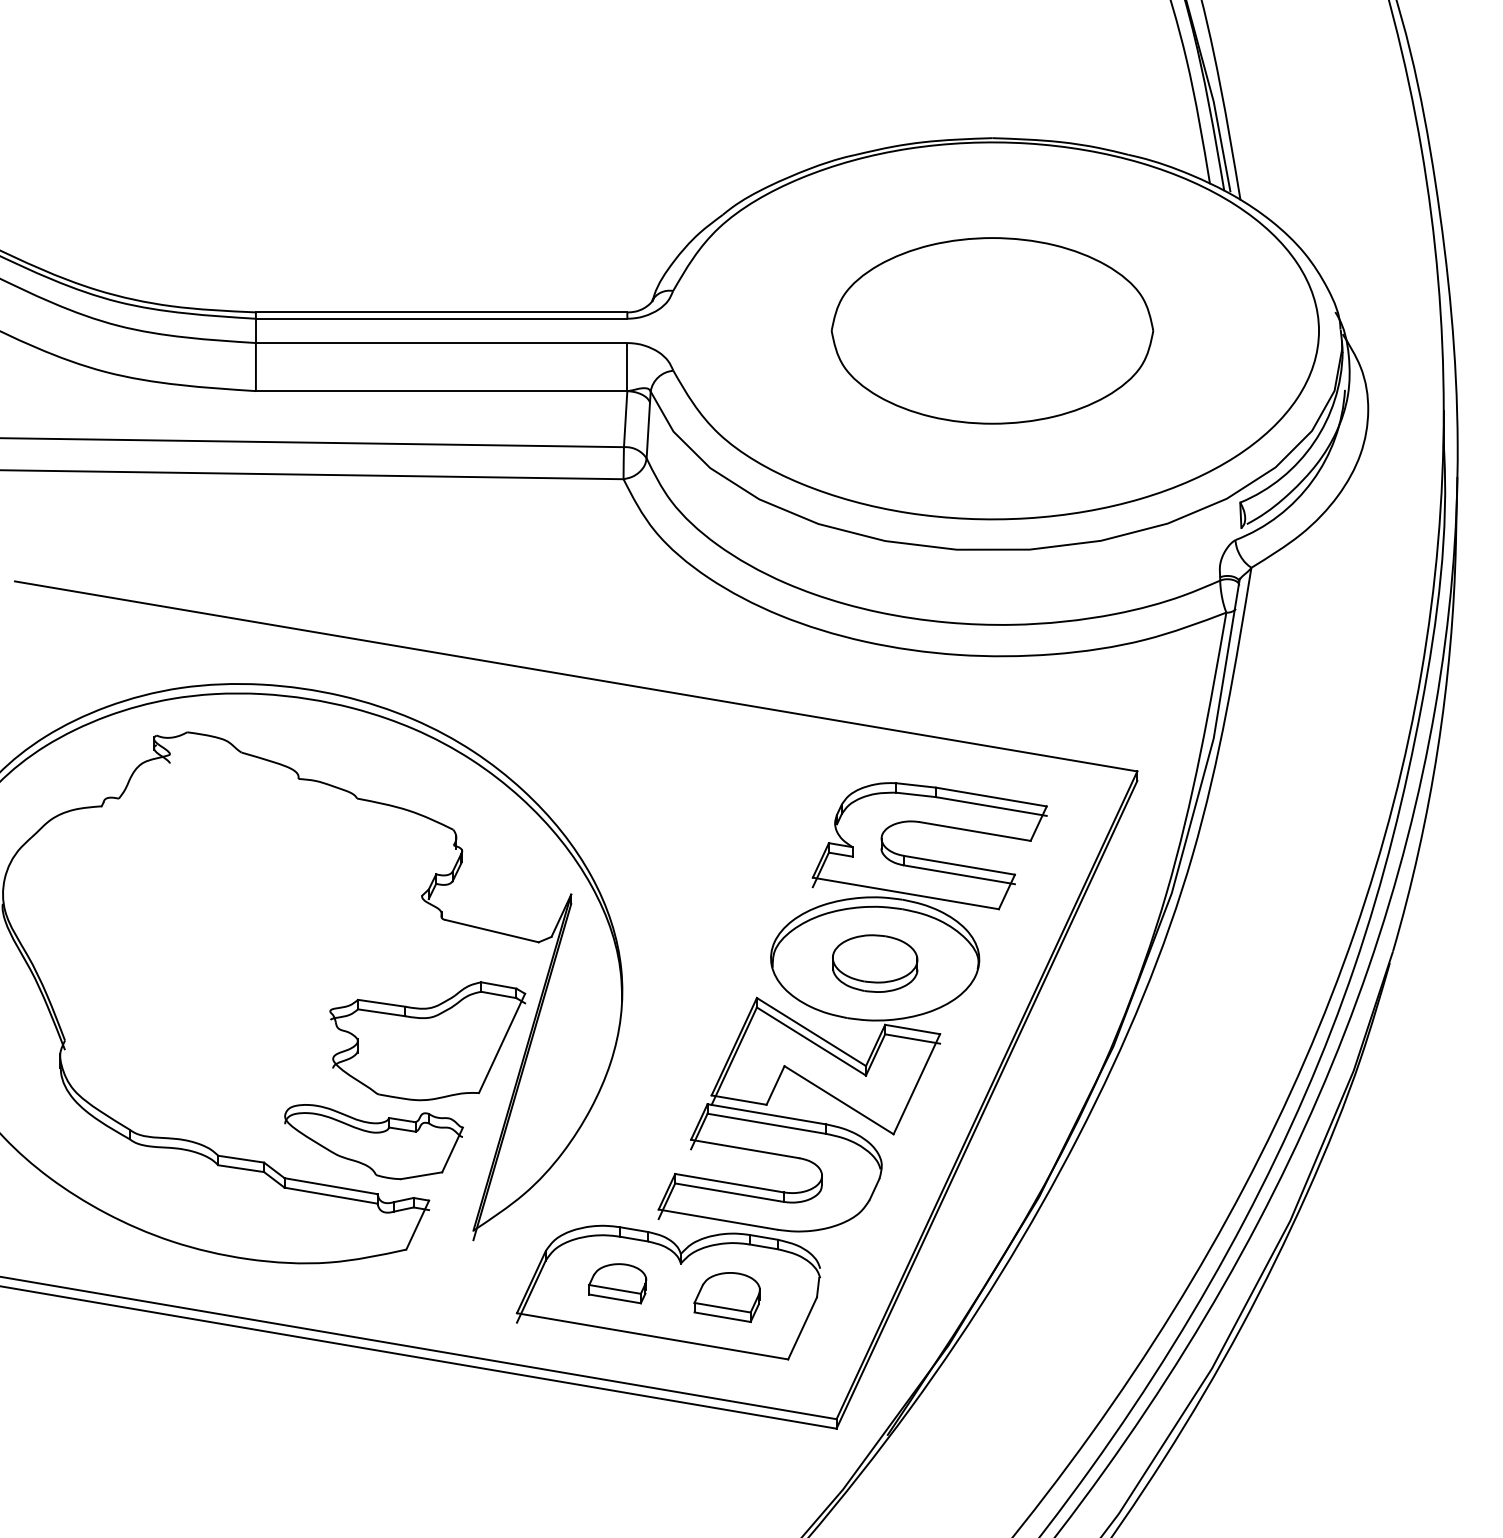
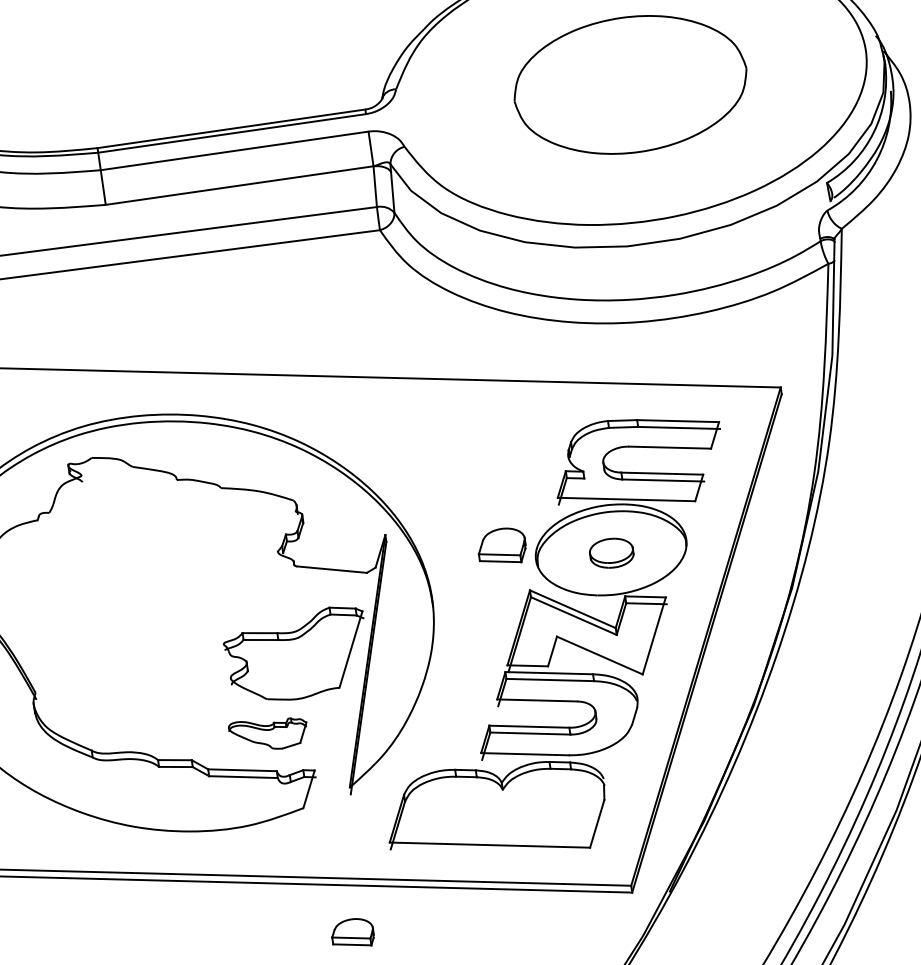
part: (875, 963) -> (611, 553), size x0.7
part: (373, 1142) -> (268, 734), size x0.6
part: (617, 1283) -> (352, 933), moved
part: (726, 1297) -> (501, 547), moved

